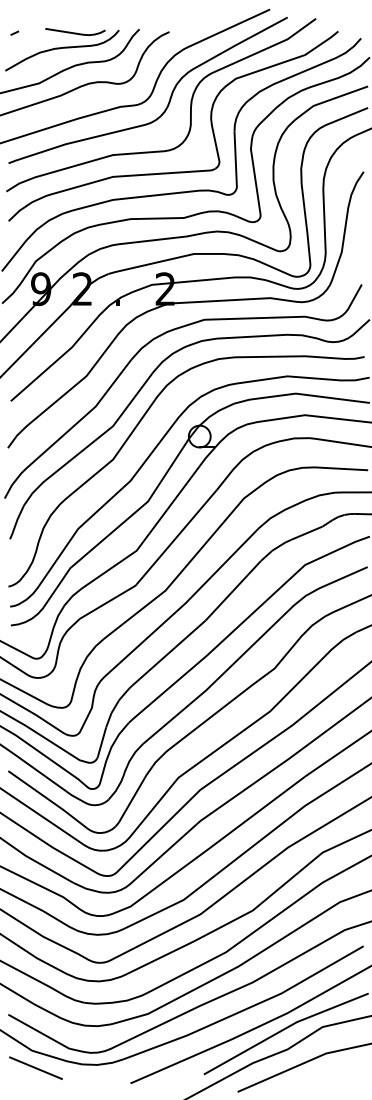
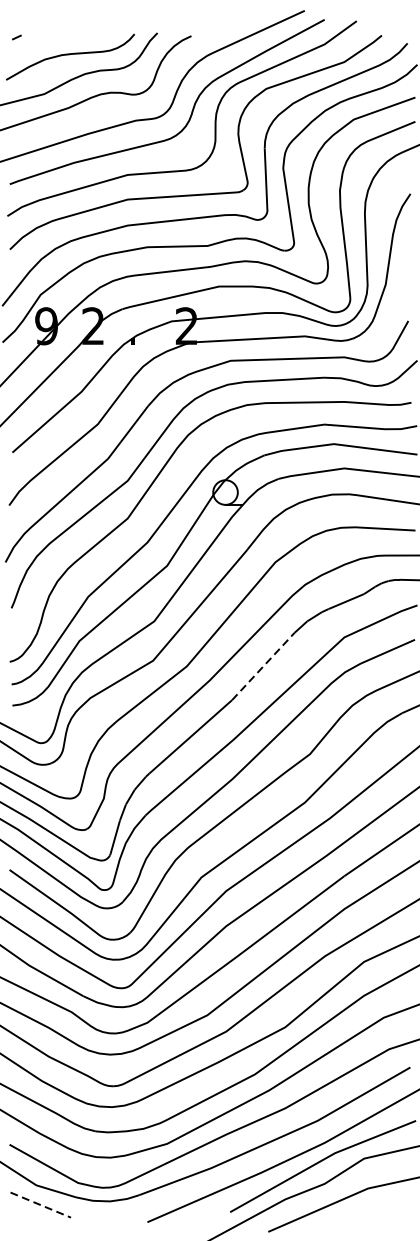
curve: (75, 32) -> (85, 36), removed
line: (233, 590) -> (263, 666), solid -> dashed
line: (36, 1068) -> (41, 1205), solid -> dashed

